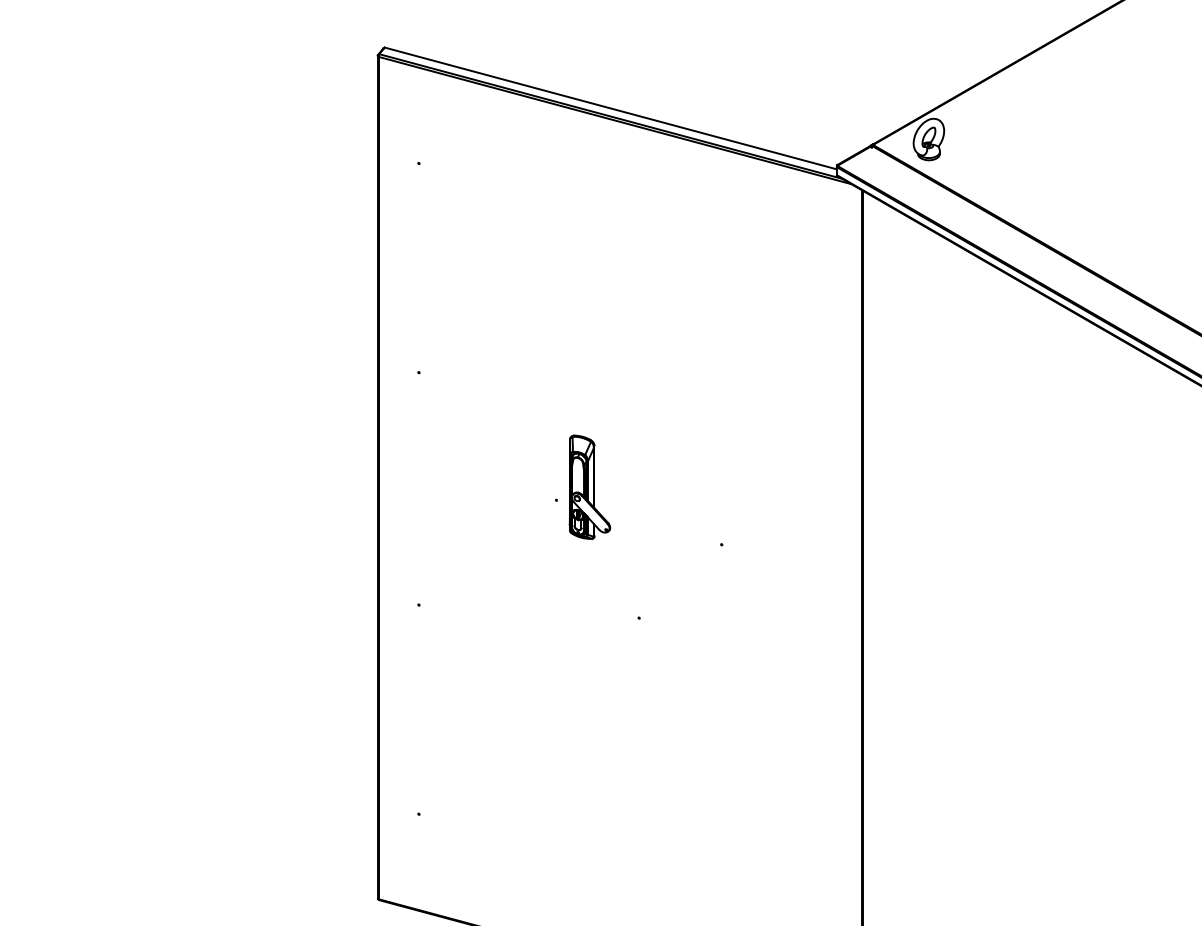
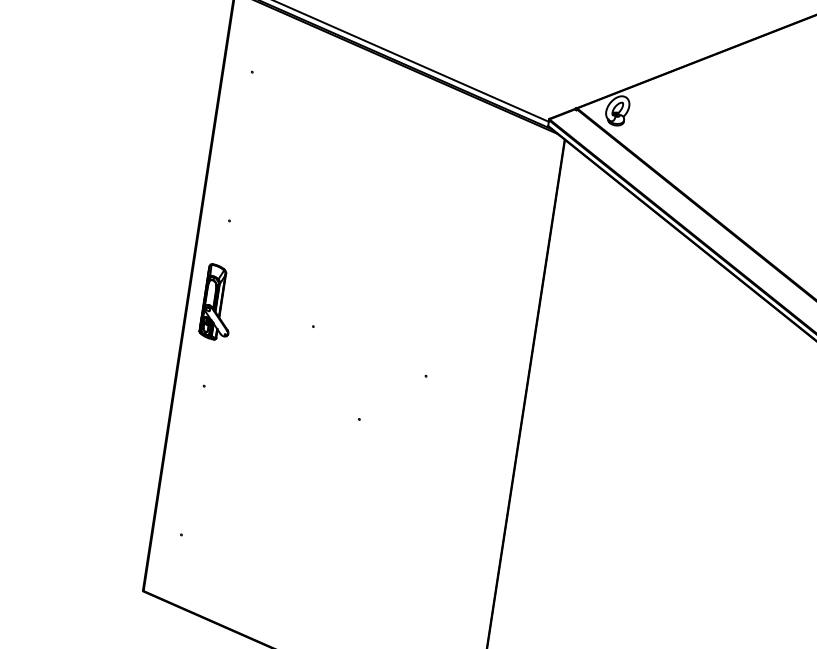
part: (589, 486) -> (218, 302), moved

